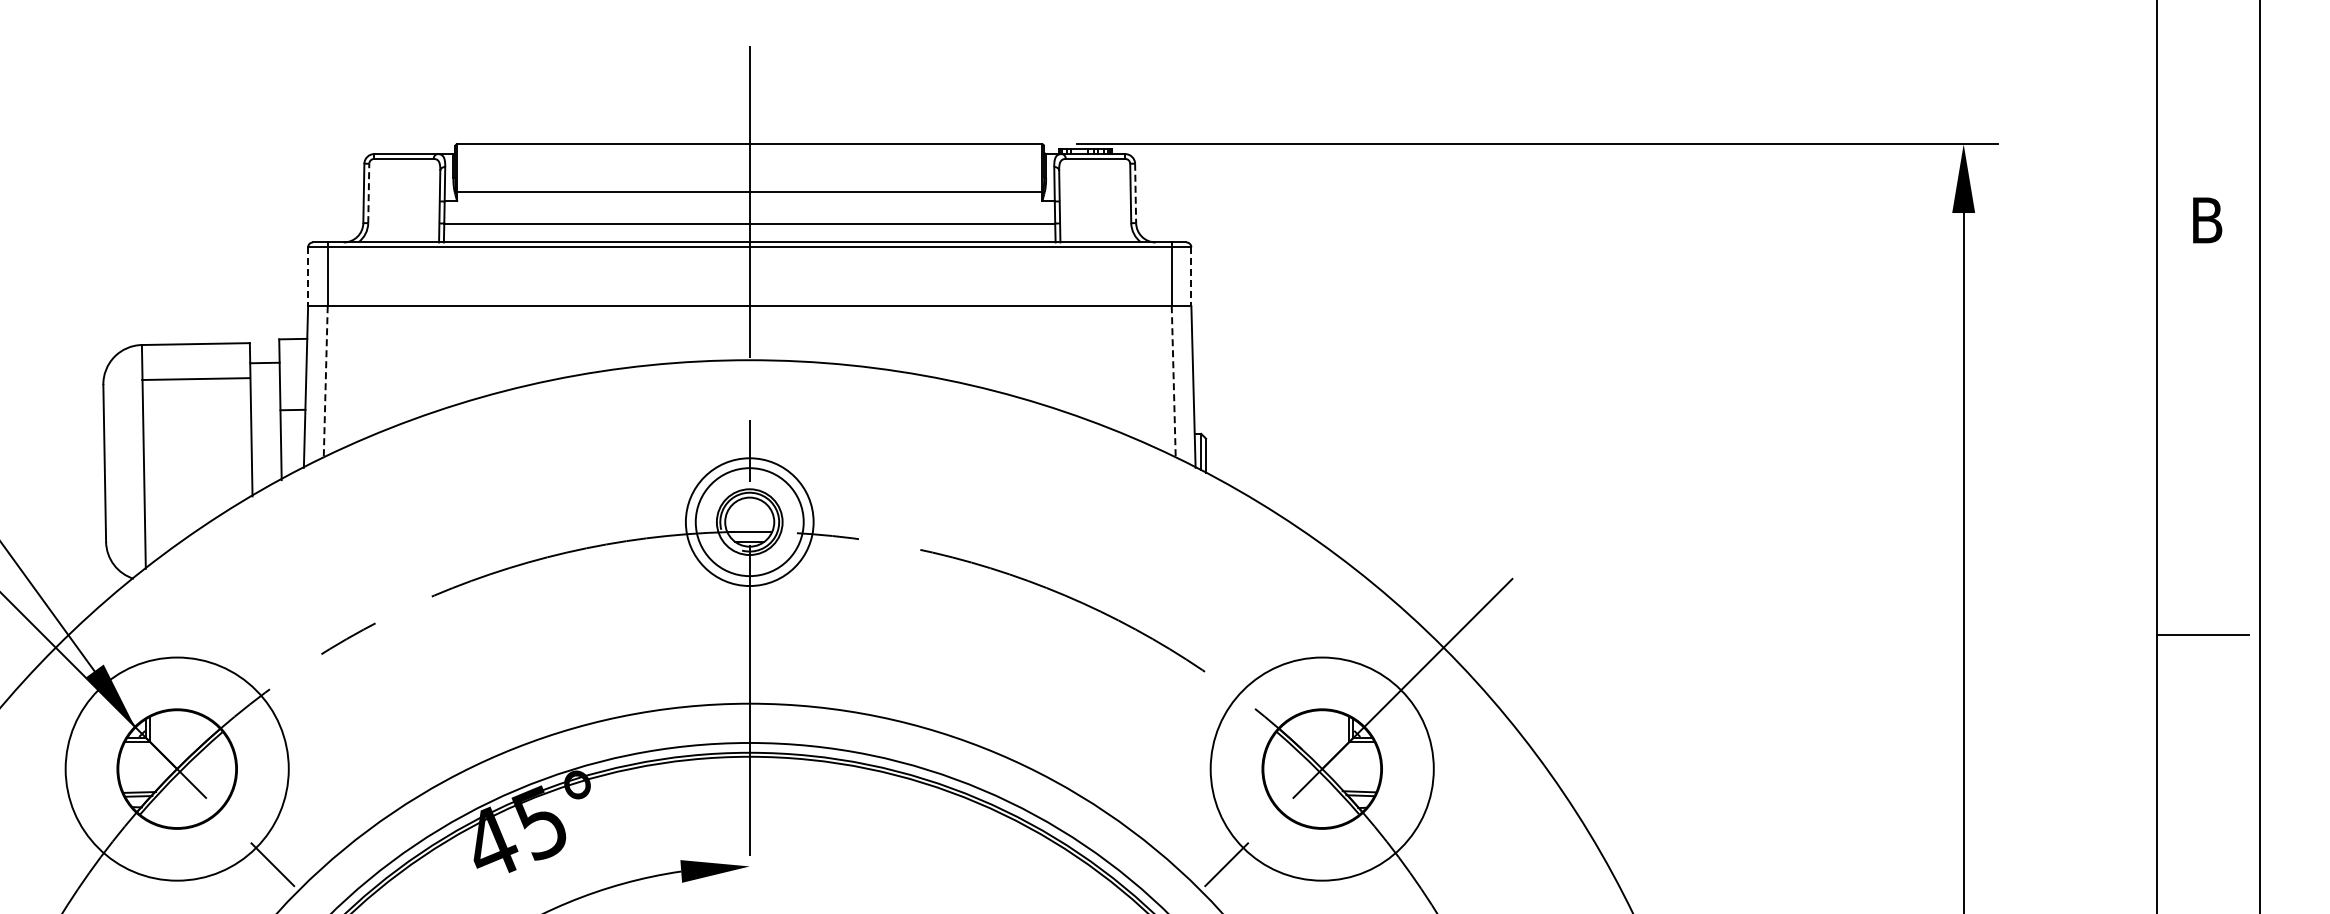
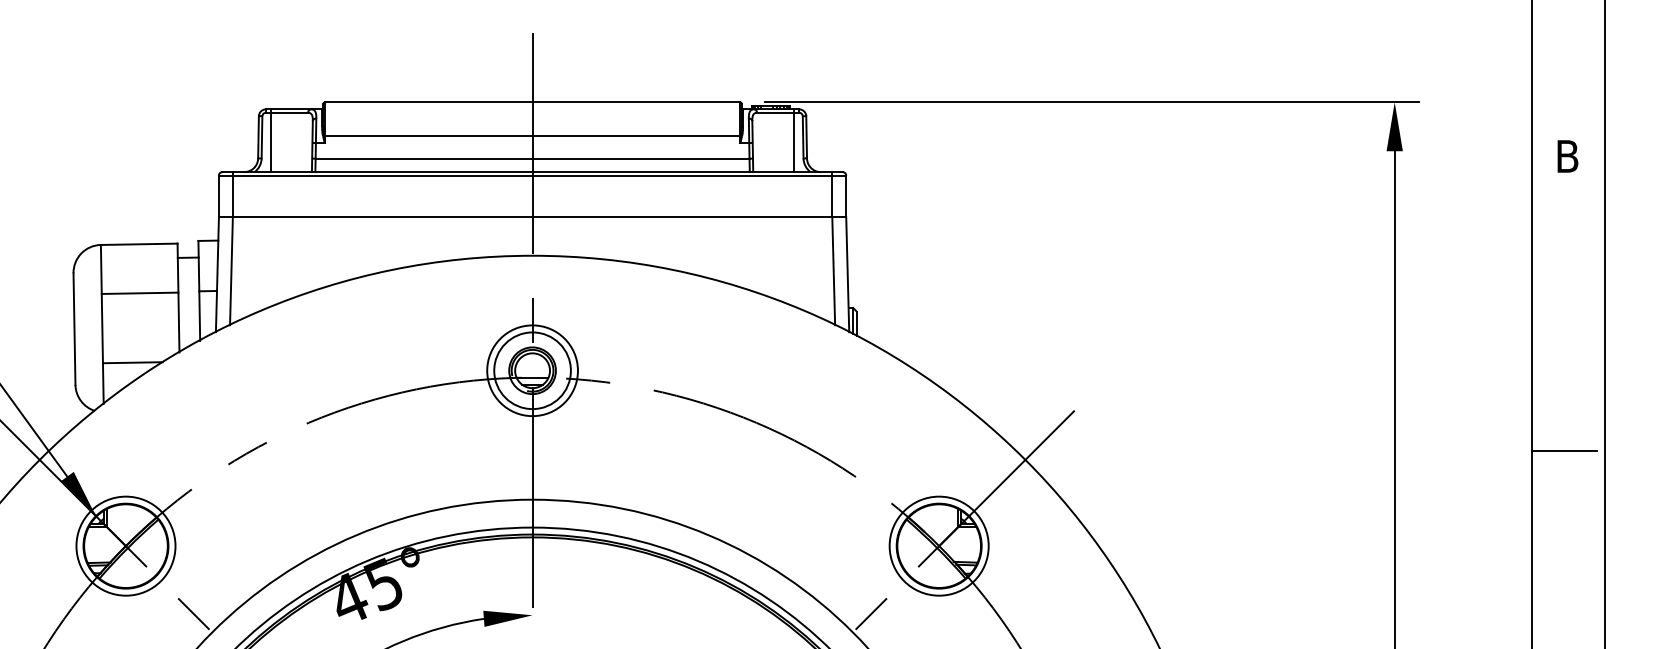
line: (368, 193) -> (261, 137), dashed -> solid
line: (1135, 193) -> (806, 137), dashed -> solid
line: (381, 198) -> (271, 140), added
line: (1117, 198) -> (793, 140), added
line: (308, 277) -> (219, 197), dashed -> solid
line: (1191, 277) -> (846, 197), dashed -> solid
line: (196, 379) -> (140, 293), moved
line: (325, 382) -> (231, 271), dashed -> solid
line: (1173, 382) -> (833, 271), dashed -> solid
line: (186, 510) -> (132, 362), added
circle: (176, 768) -> (125, 545), size x0.62
circle: (1321, 768) -> (938, 545), size x0.62

